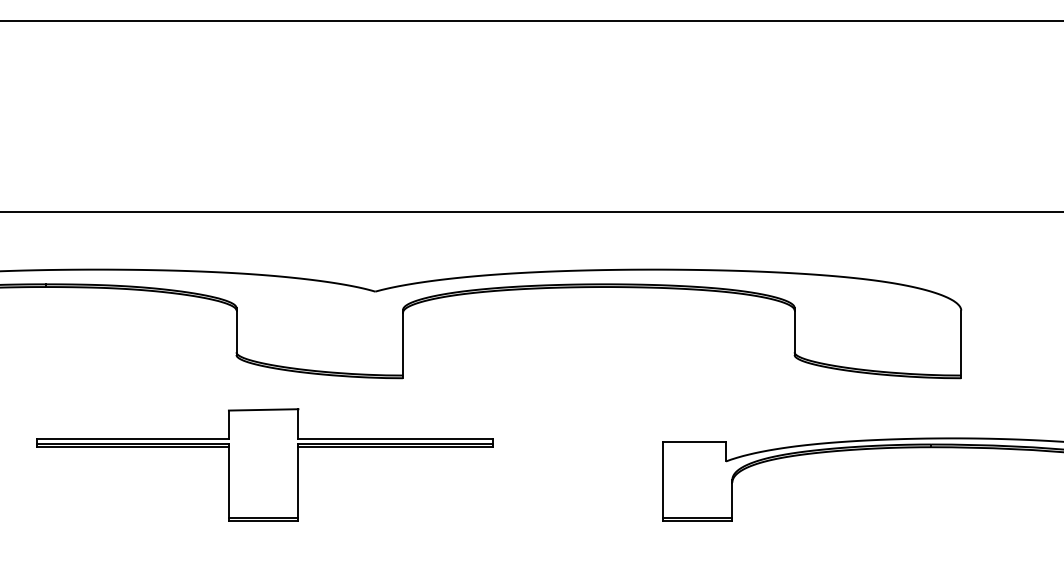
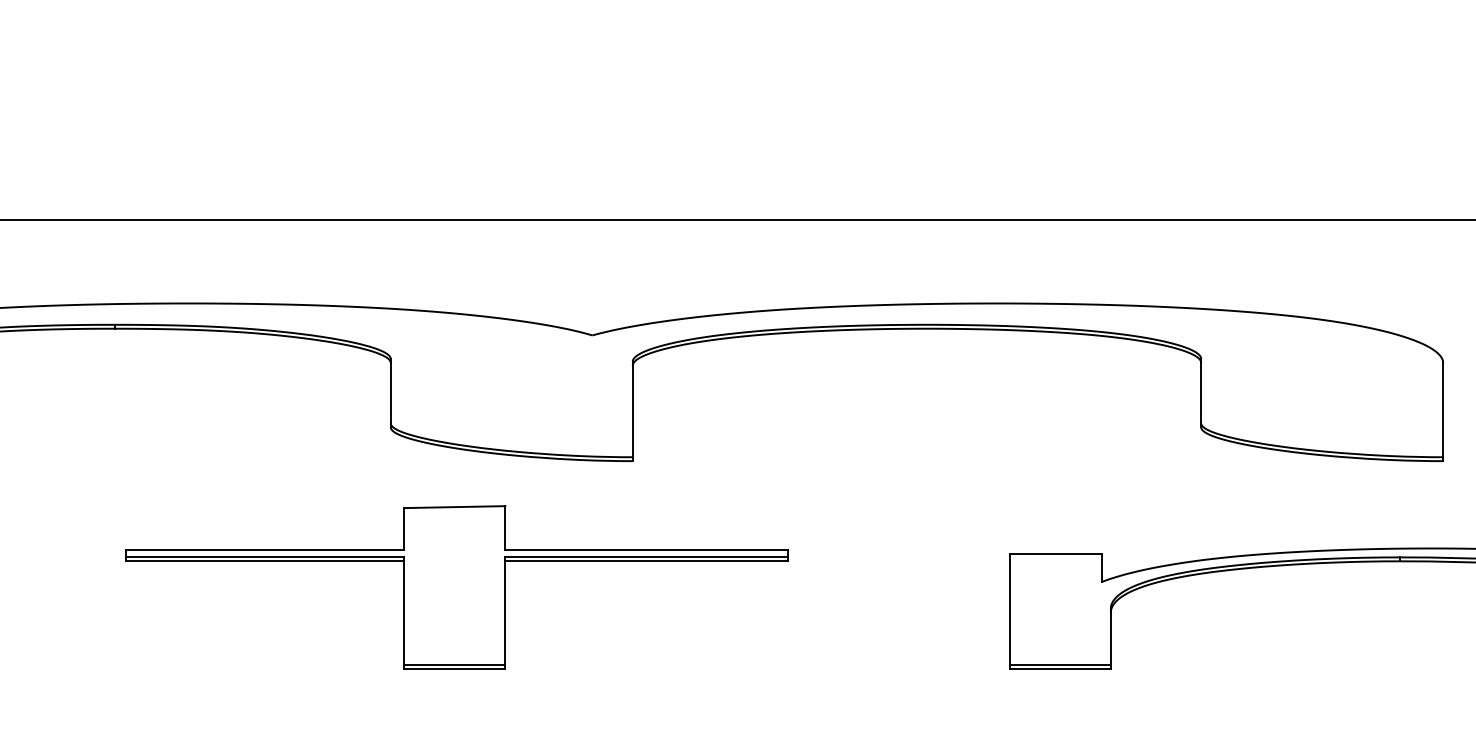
part: (264, 464) -> (456, 586), moved

